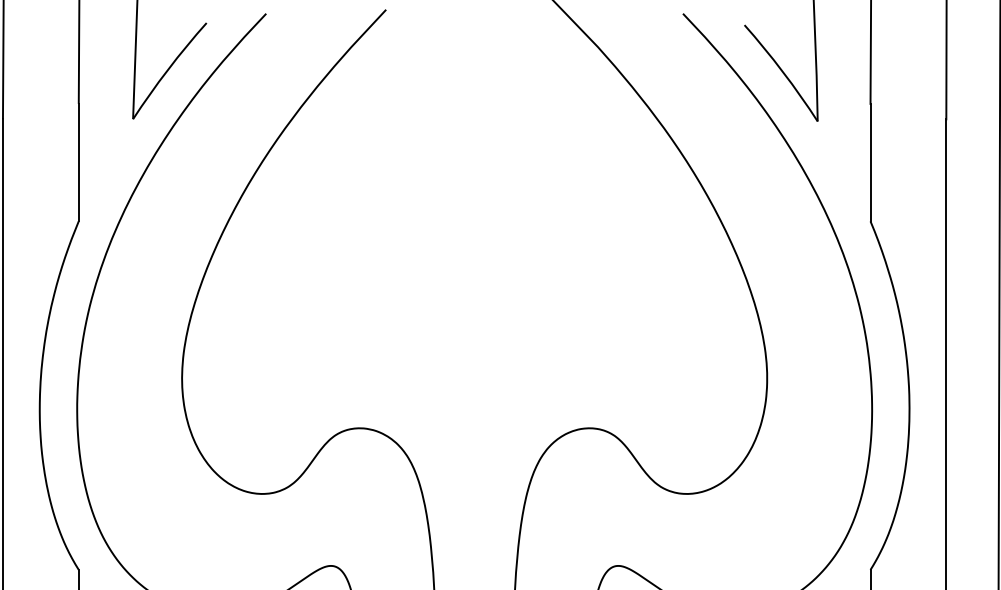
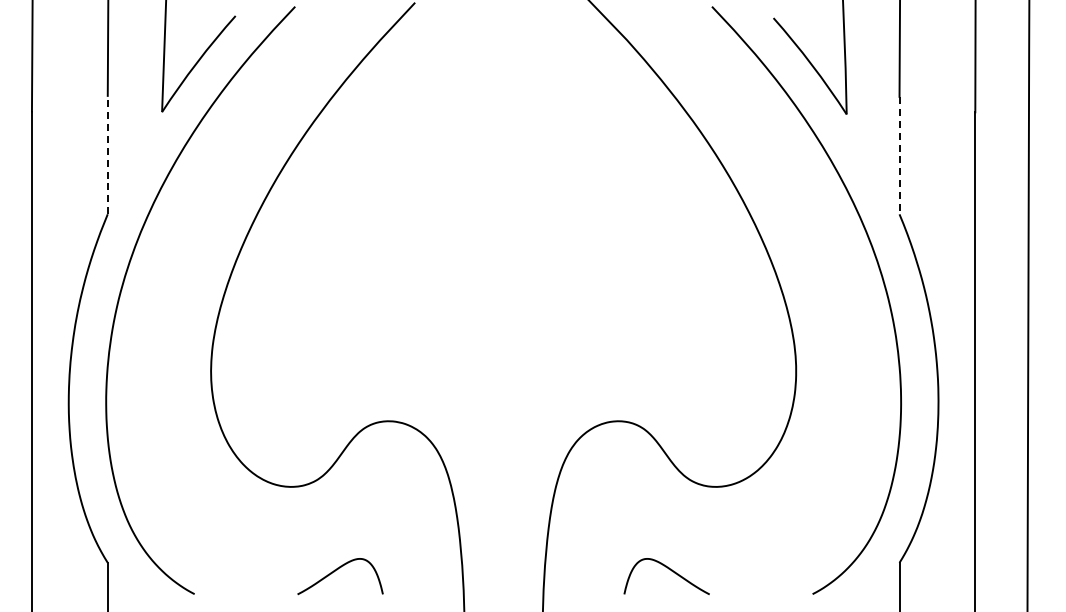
line: (78, 162) -> (107, 155), solid -> dashed
line: (870, 162) -> (899, 155), solid -> dashed

